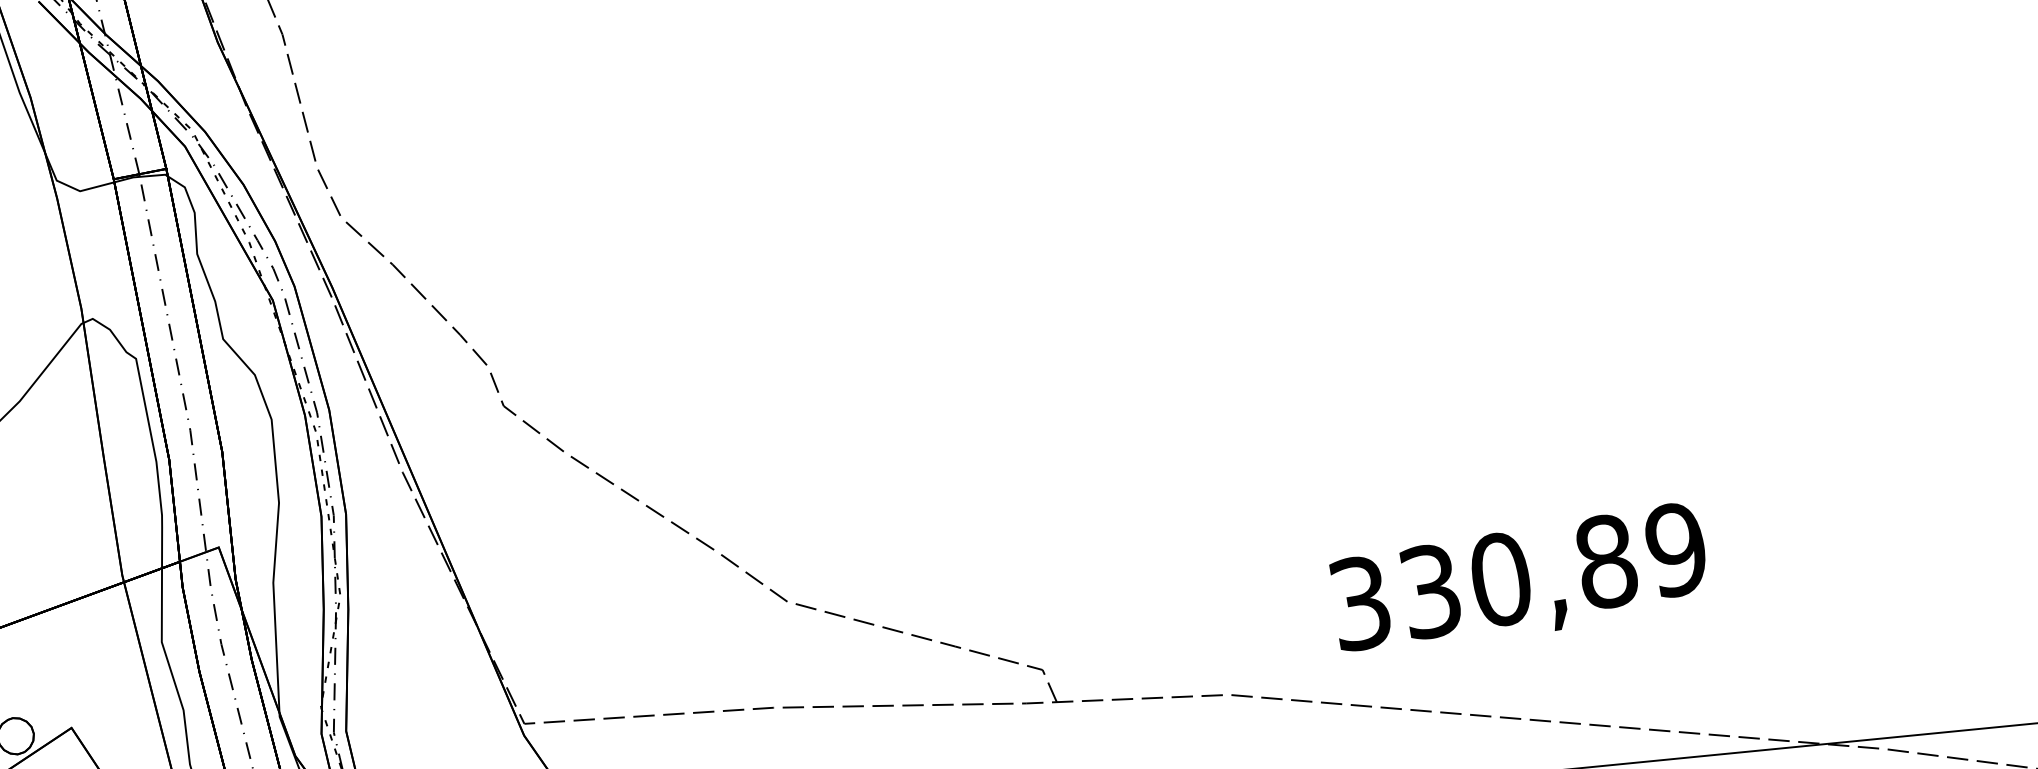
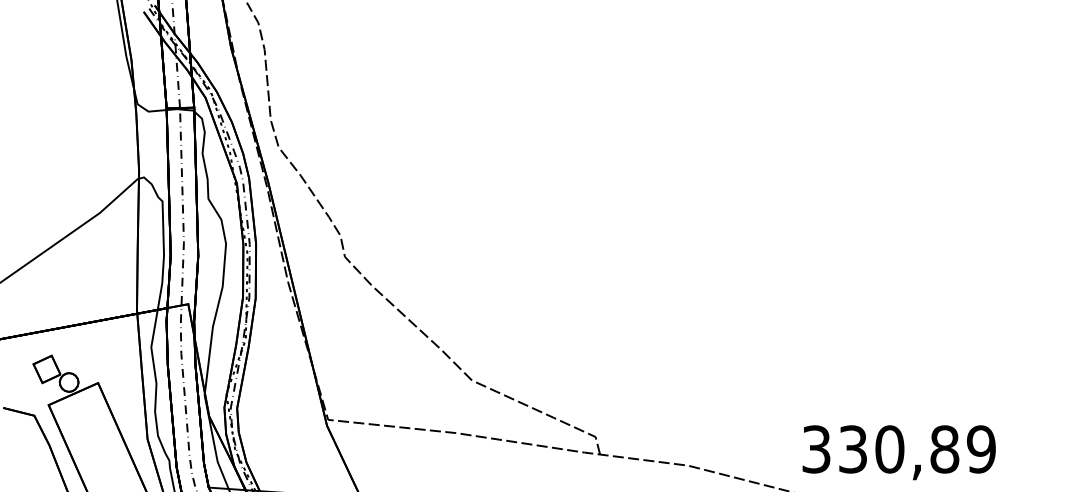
text: (1518, 582) -> (898, 452), moved

